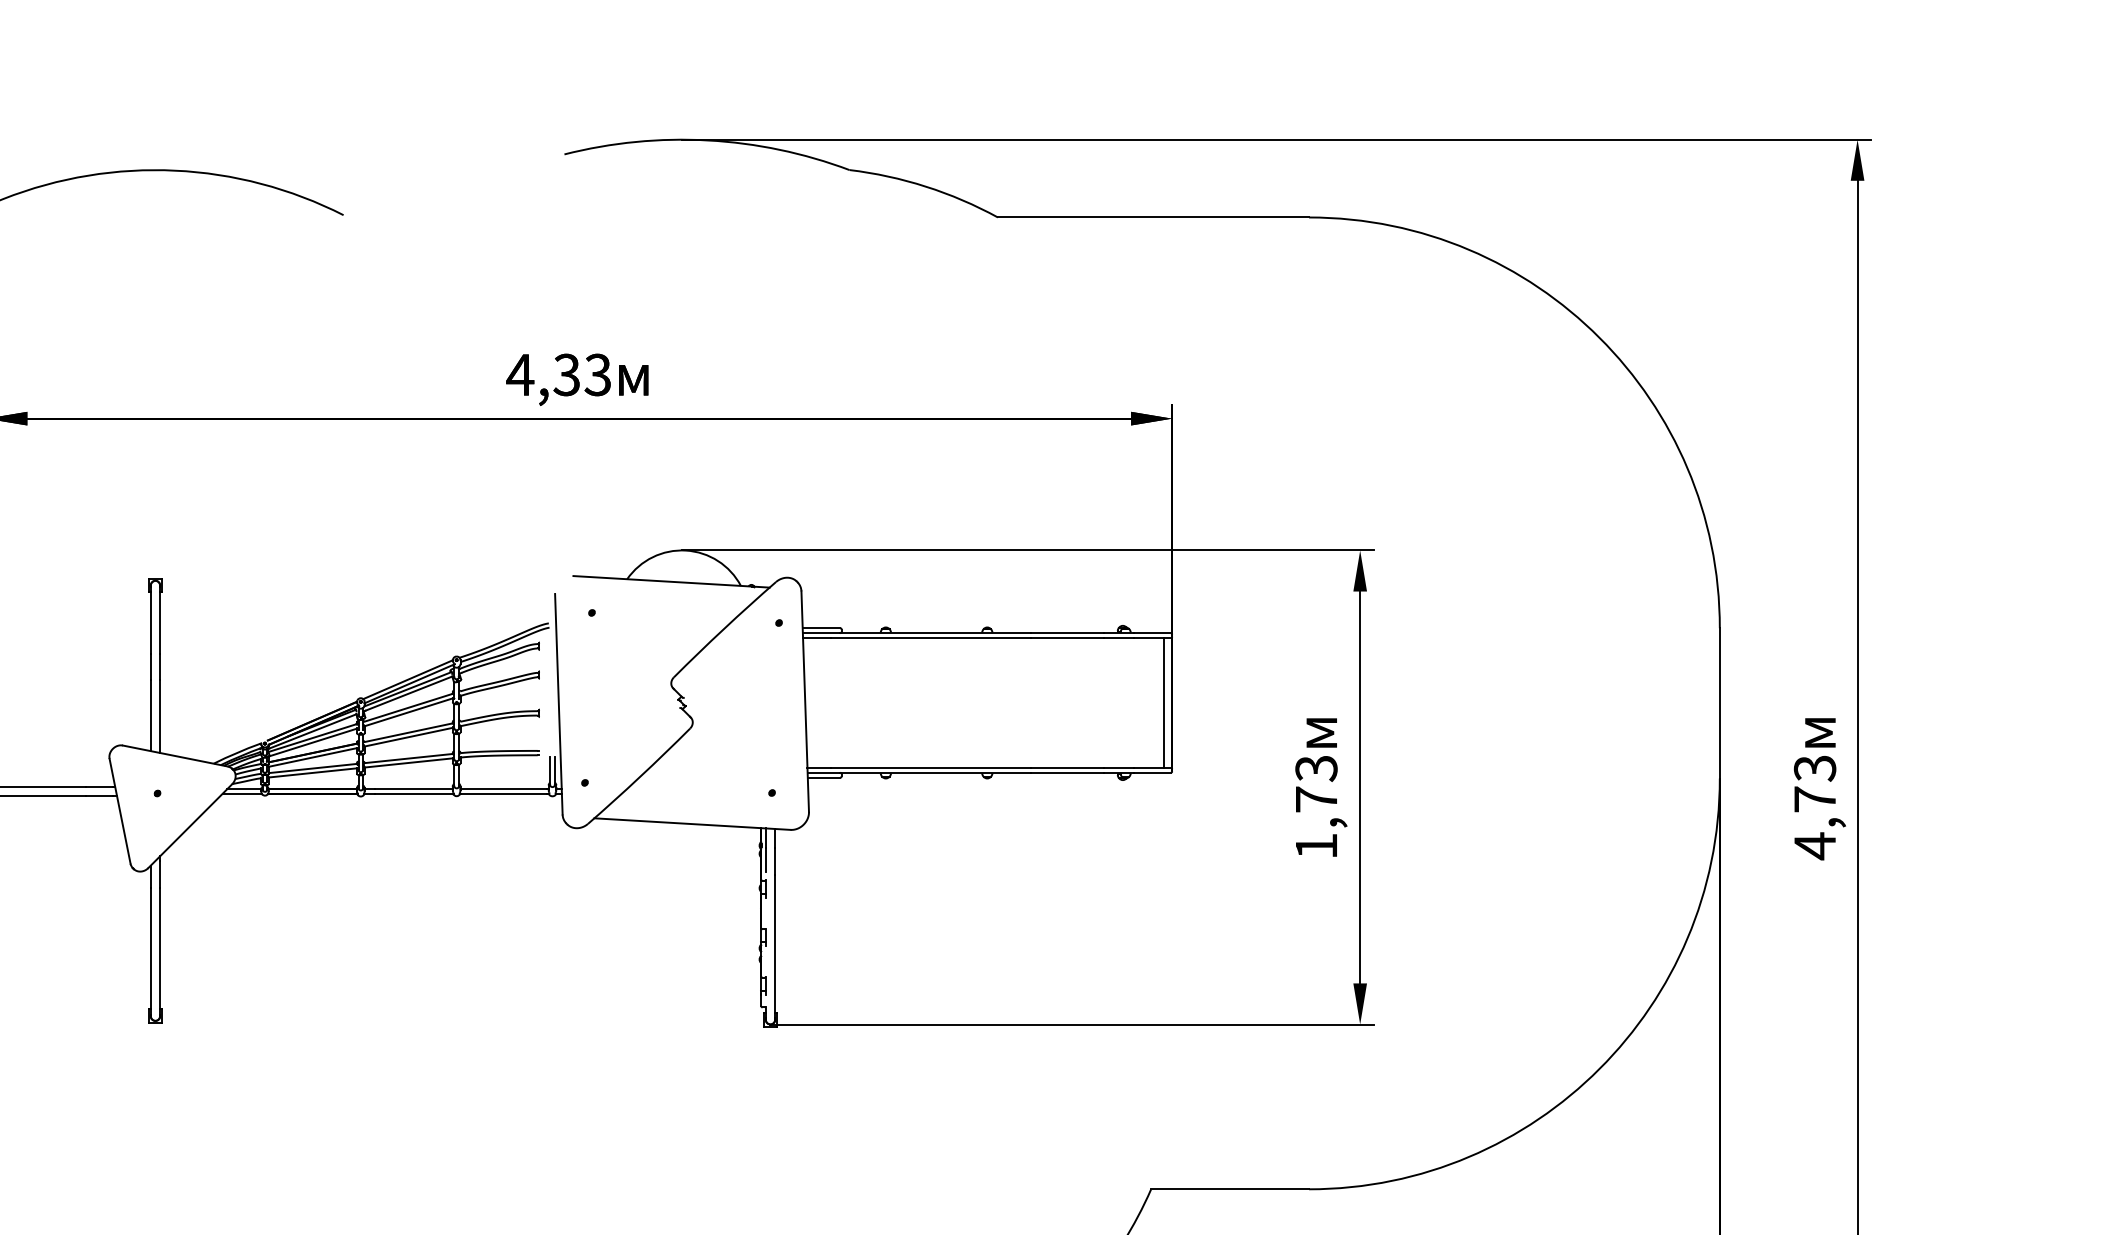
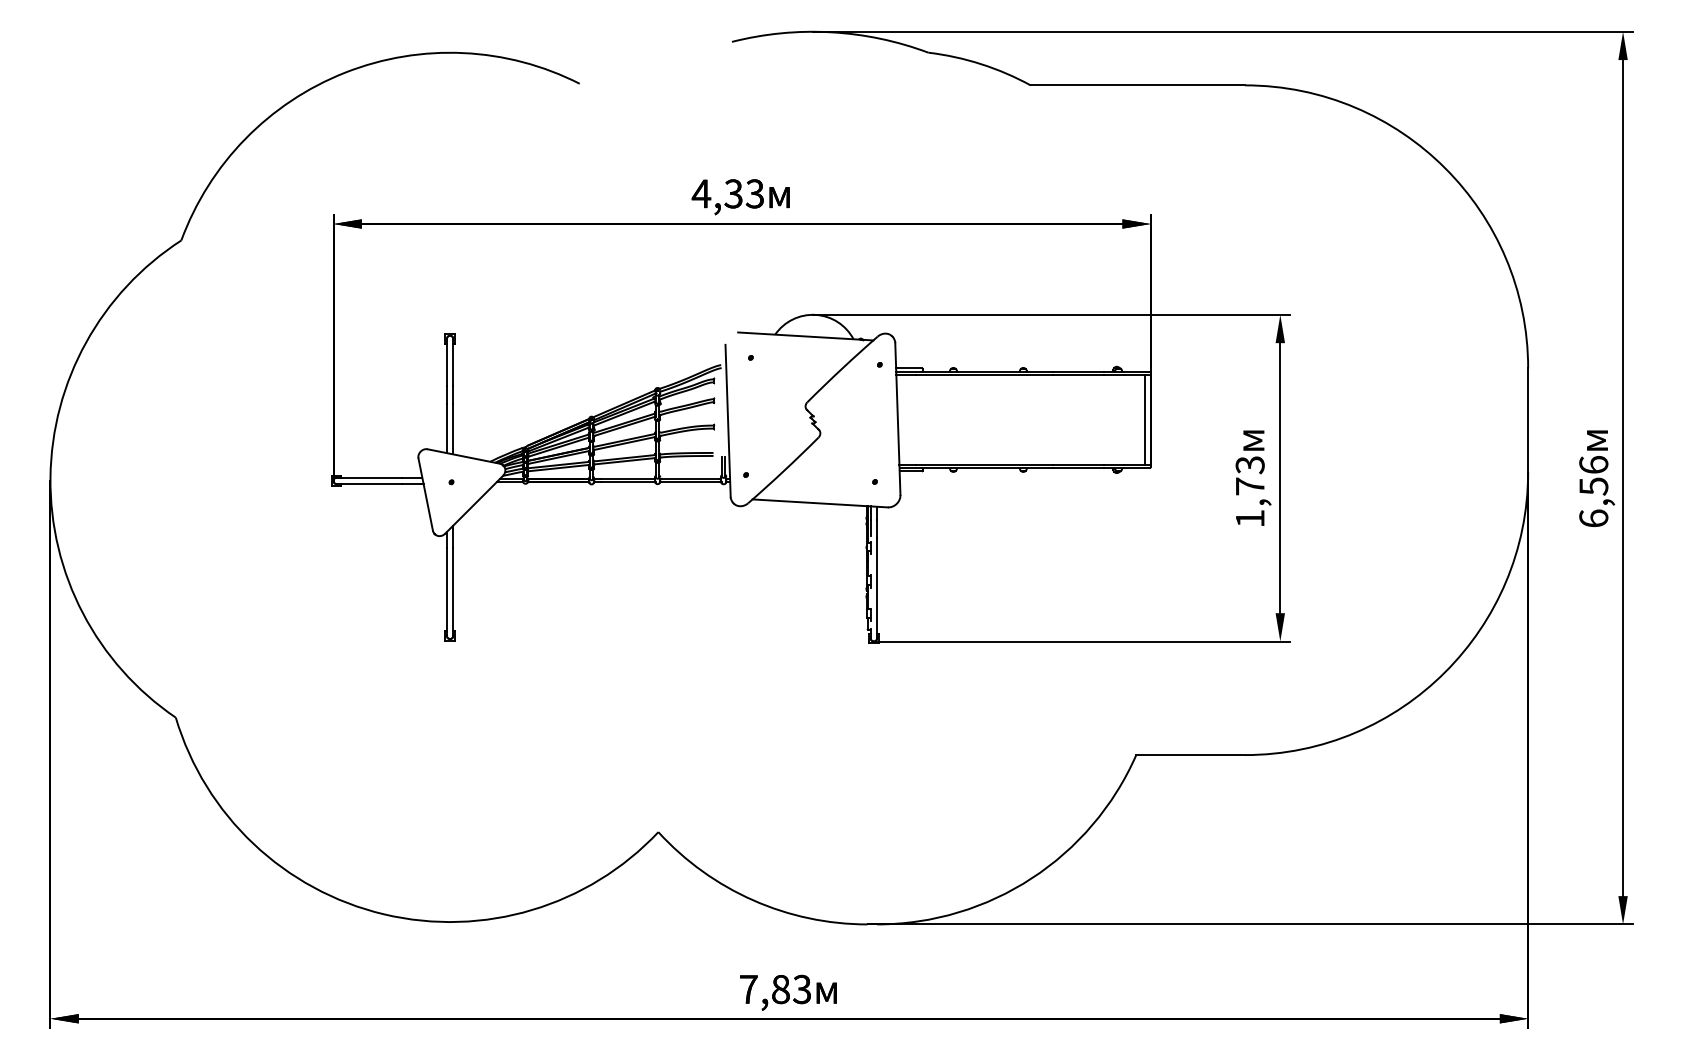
text: (1814, 808) -> (1593, 492), 4,73 -> 6,56

